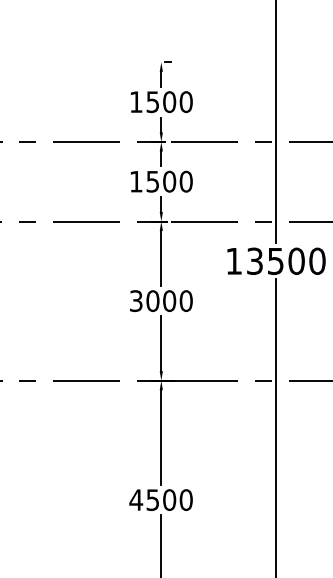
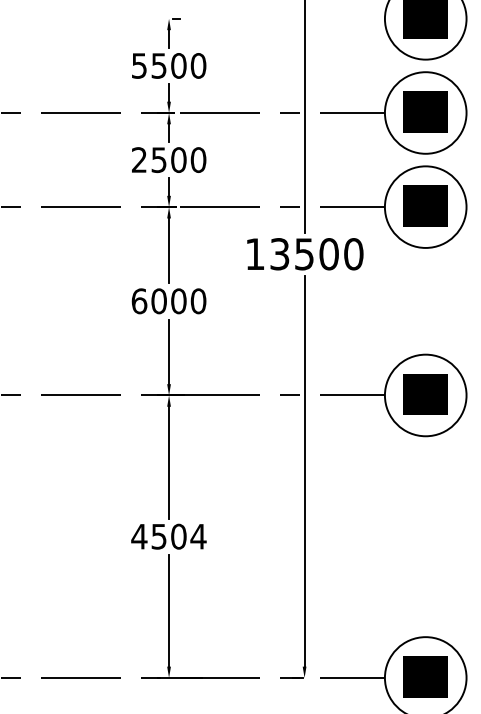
text: (136, 101) -> (139, 65), 1500 -> 5500
text: (136, 181) -> (139, 159), 1500 -> 2500
text: (136, 301) -> (139, 301), 3000 -> 6000
text: (186, 499) -> (198, 536), 4500 -> 4504

